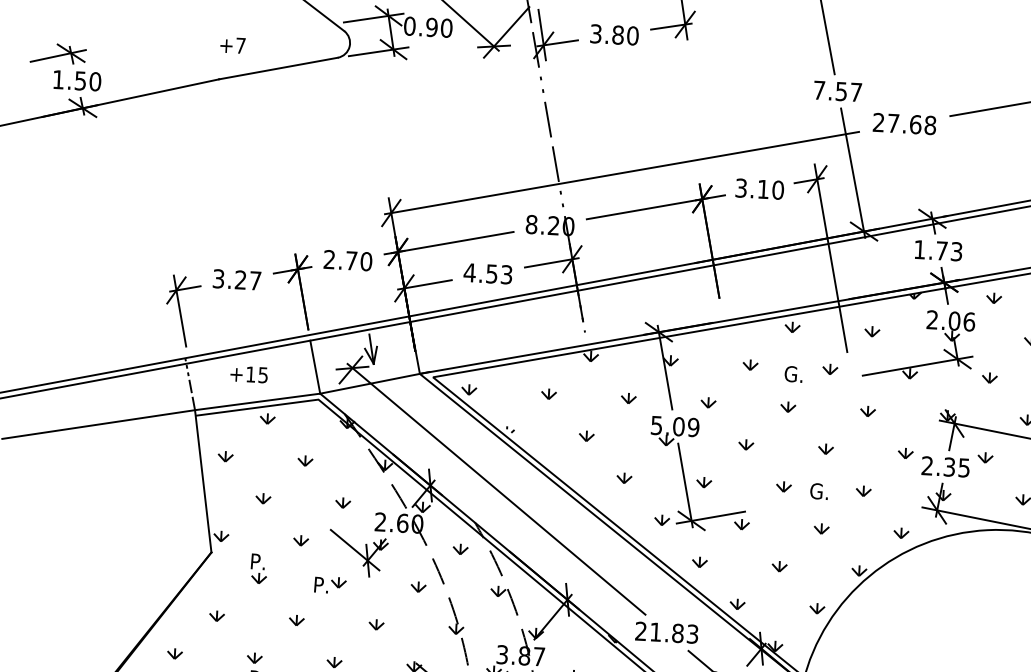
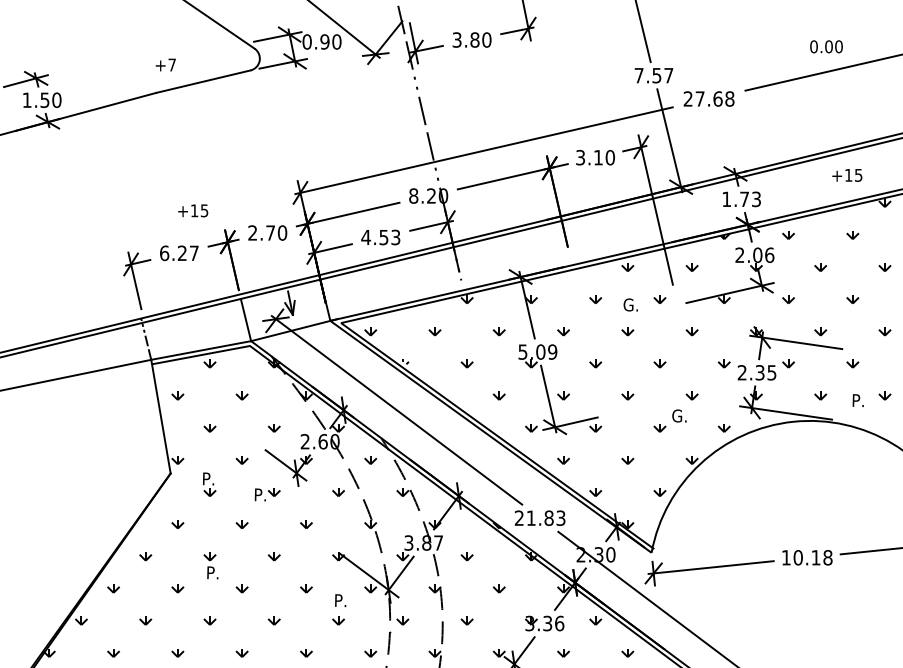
text: (218, 279) -> (164, 253), 3.27 -> 6.27
text: (249, 374) -> (193, 210), moved
text: (819, 490) -> (679, 415), moved

